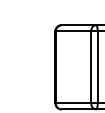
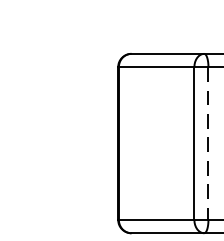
line: (97, 67) -> (207, 143), solid -> dashed

